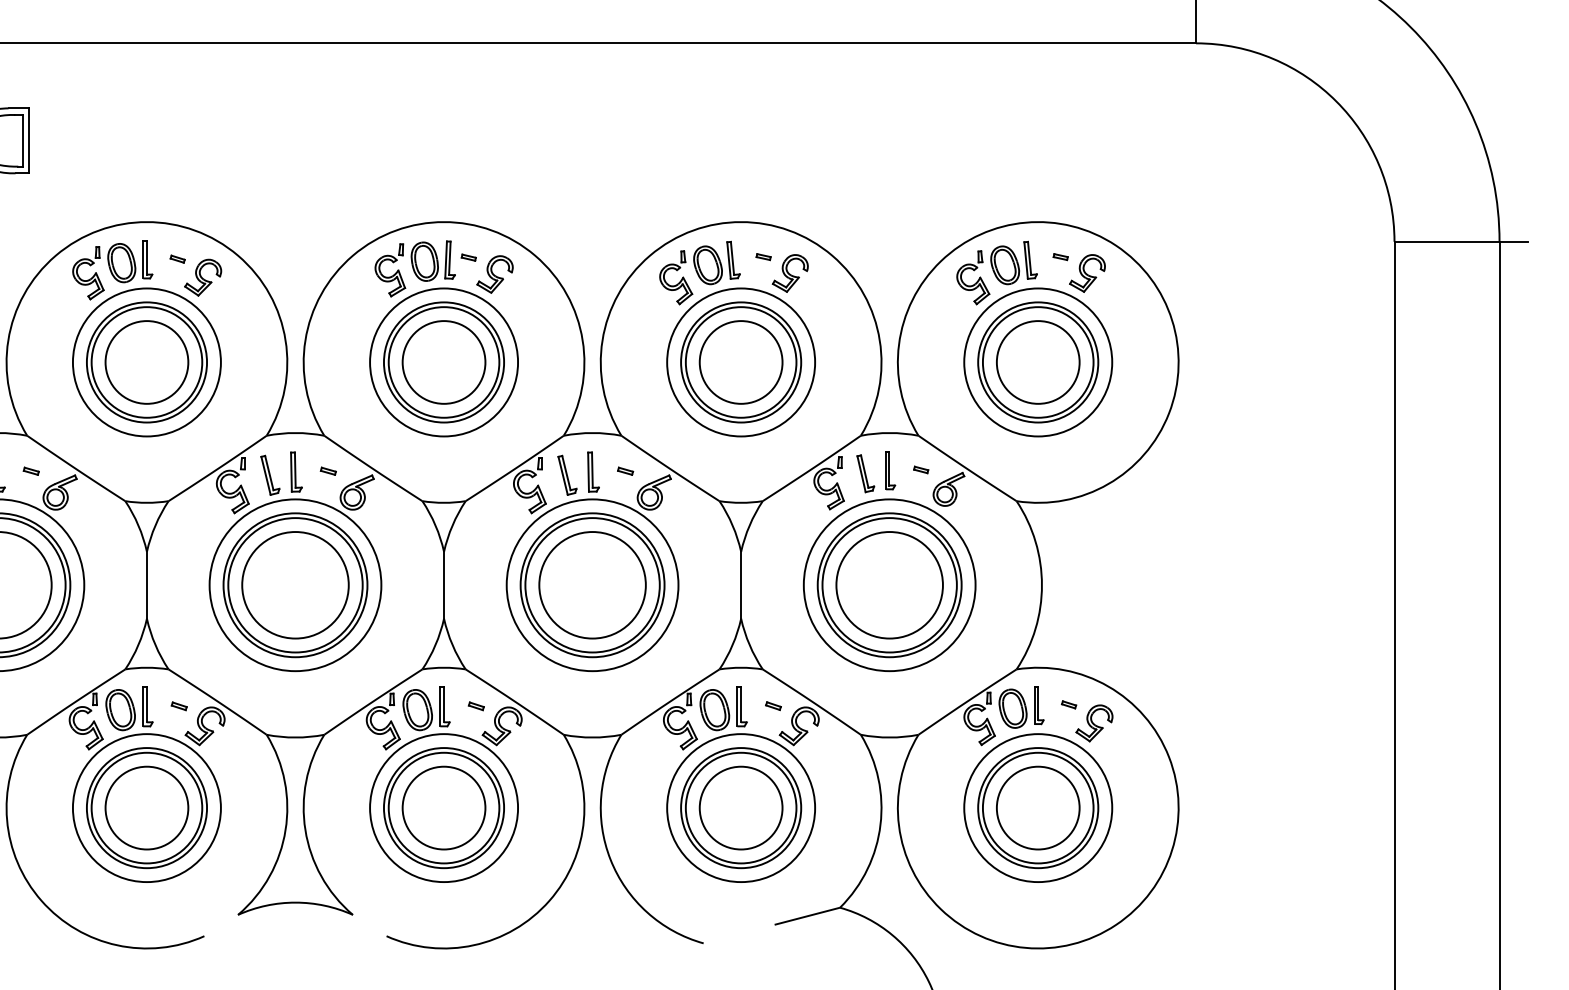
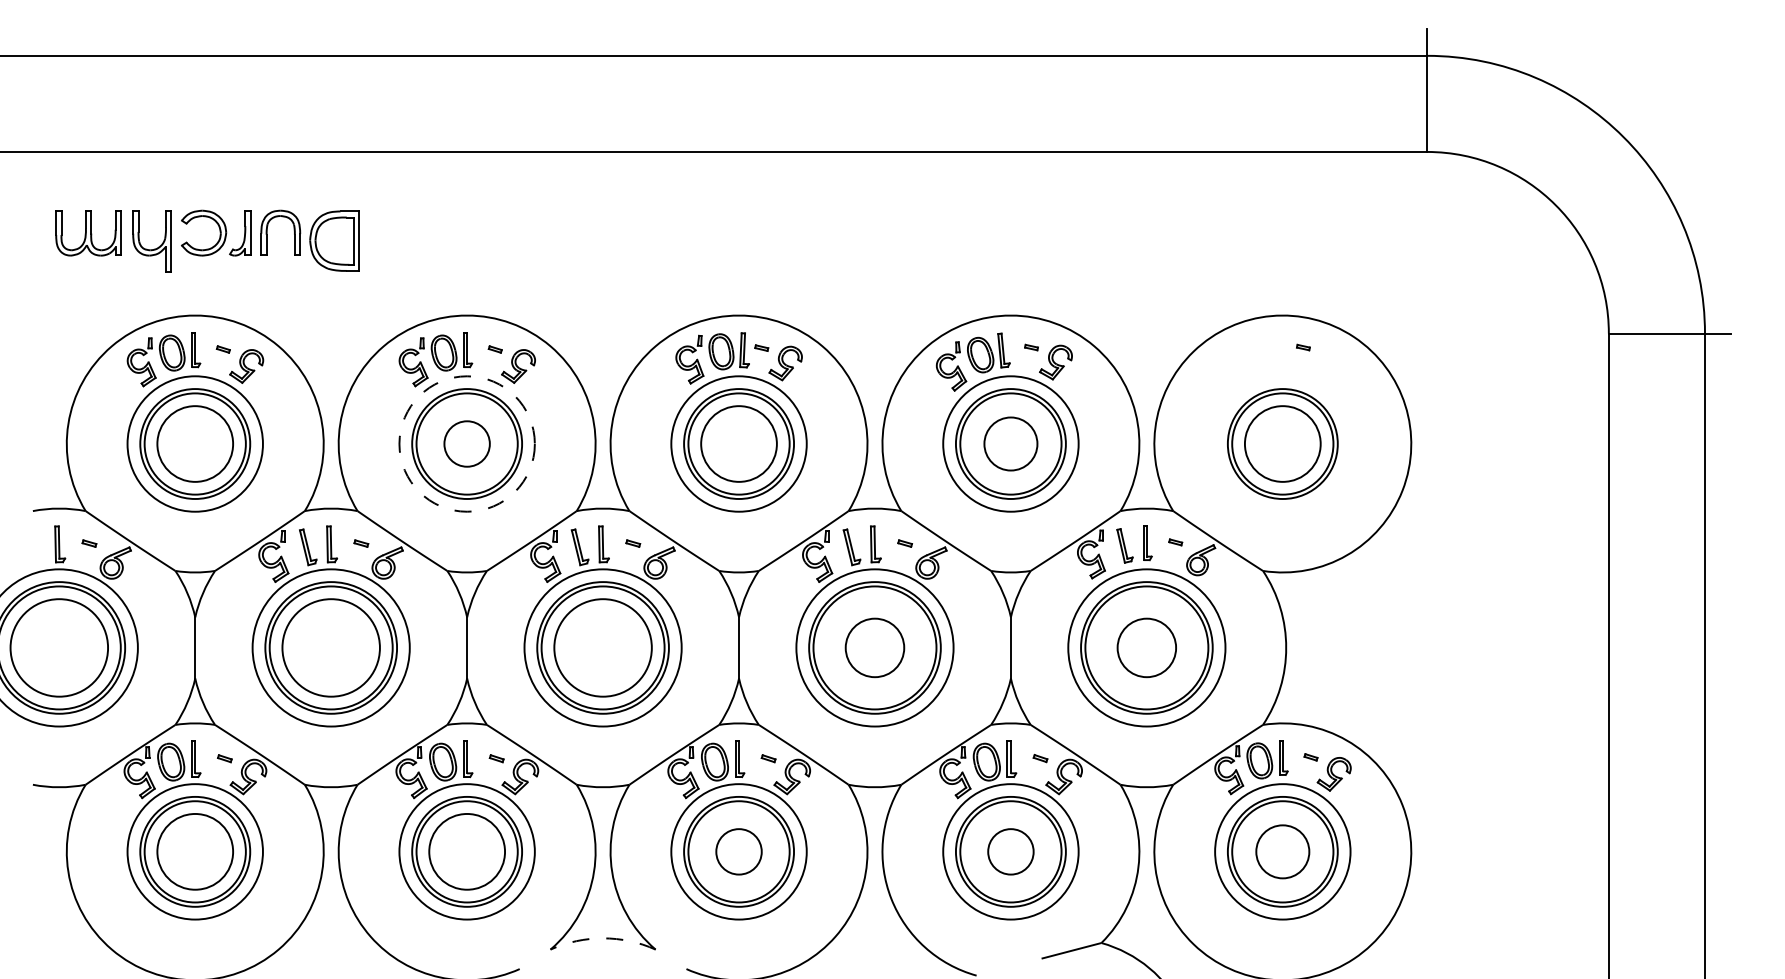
part: (1034, 338) -> (1279, 422), removed
circle: (146, 361) -> (466, 443), solid -> dashed
circle: (147, 361) -> (467, 443), size x0.6
circle: (740, 361) -> (1010, 443), size x0.7
circle: (592, 584) -> (874, 647), size x0.6
circle: (889, 584) -> (1146, 647), size x0.6
circle: (443, 807) -> (738, 851), size x0.6
circle: (740, 807) -> (1010, 851), size x0.6
circle: (1037, 807) -> (1282, 851), size x0.7
arc: (295, 902) -> (603, 938), solid -> dashed

